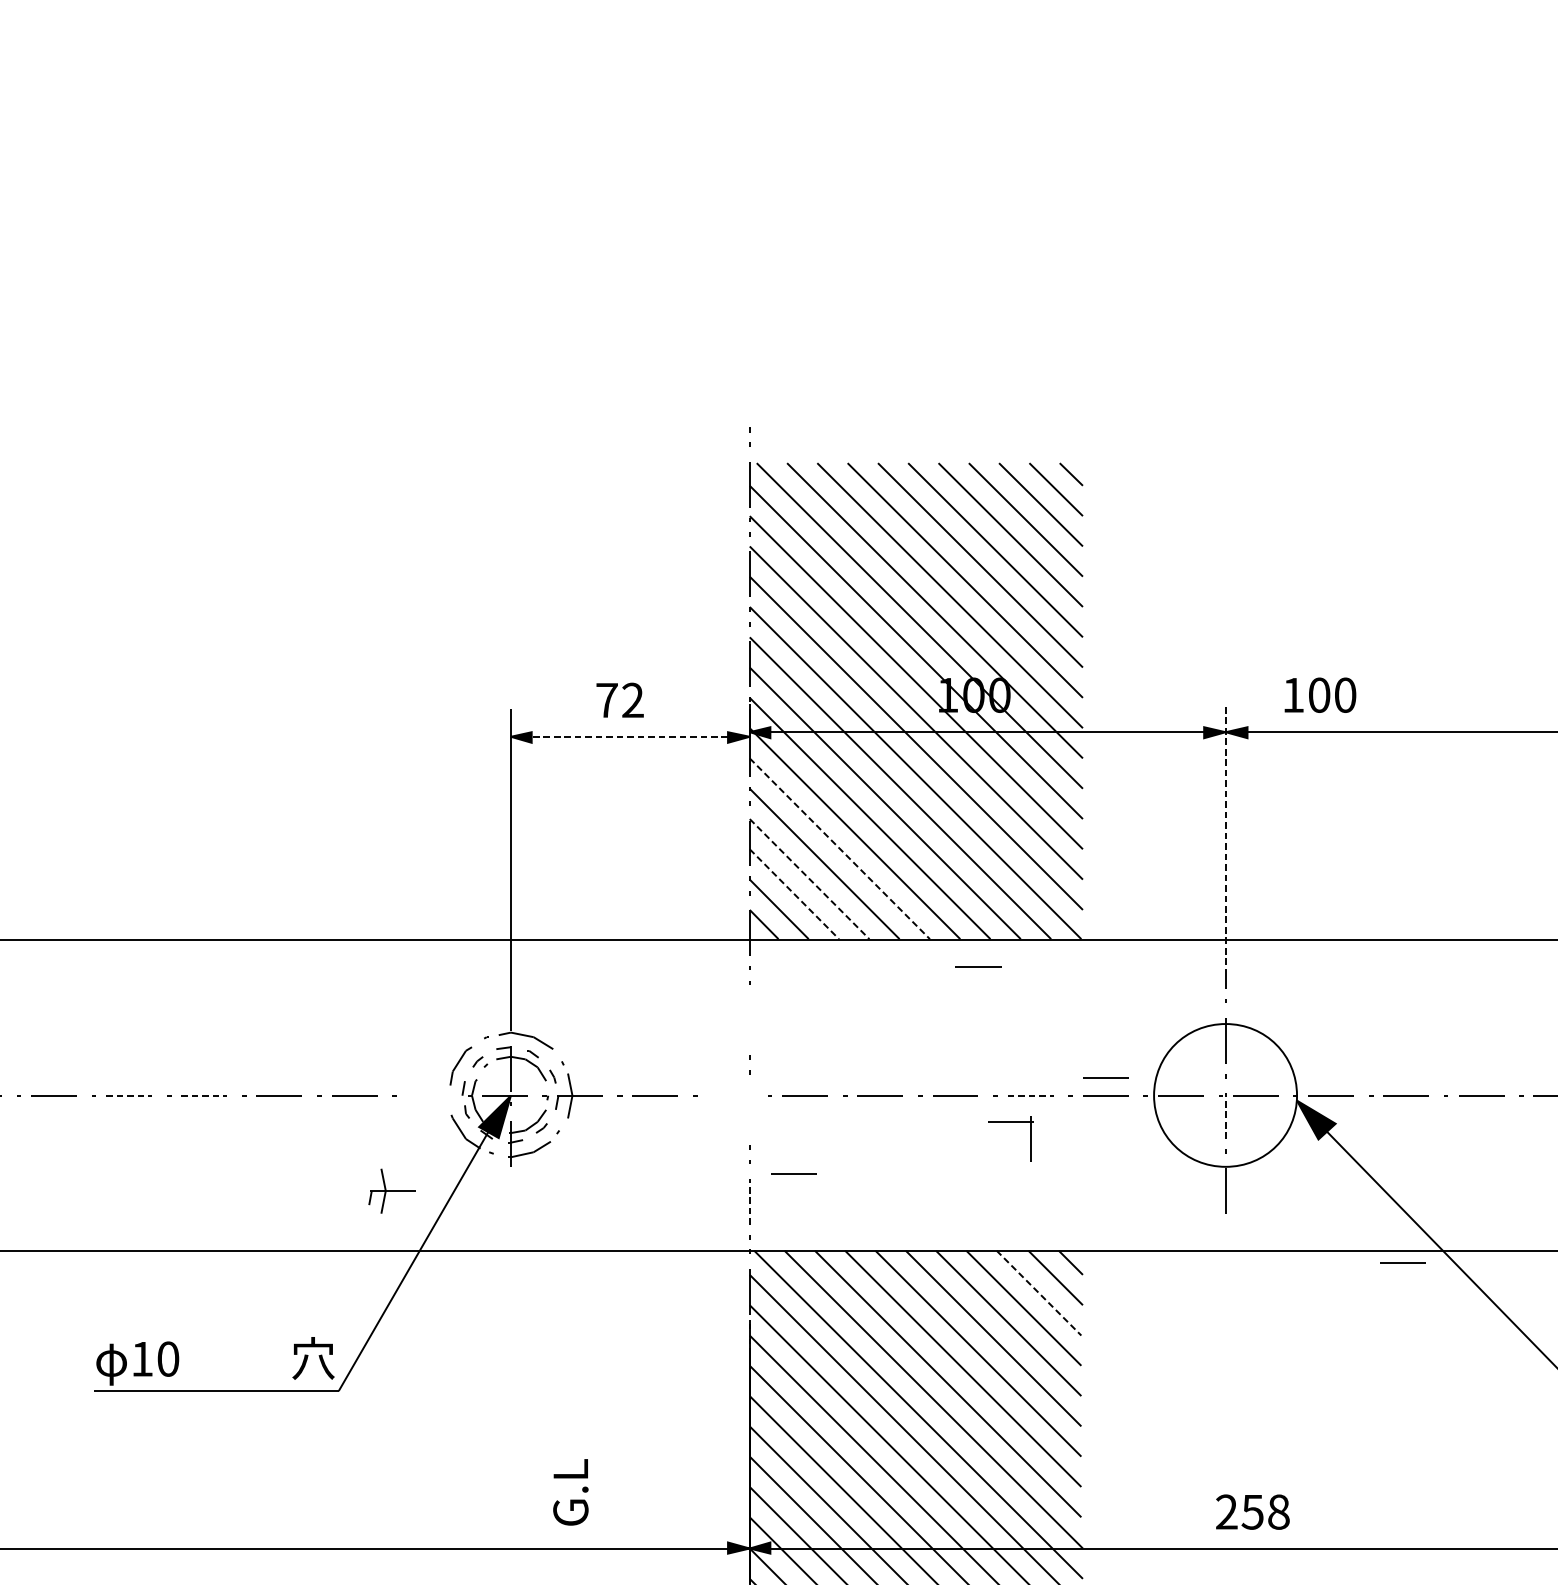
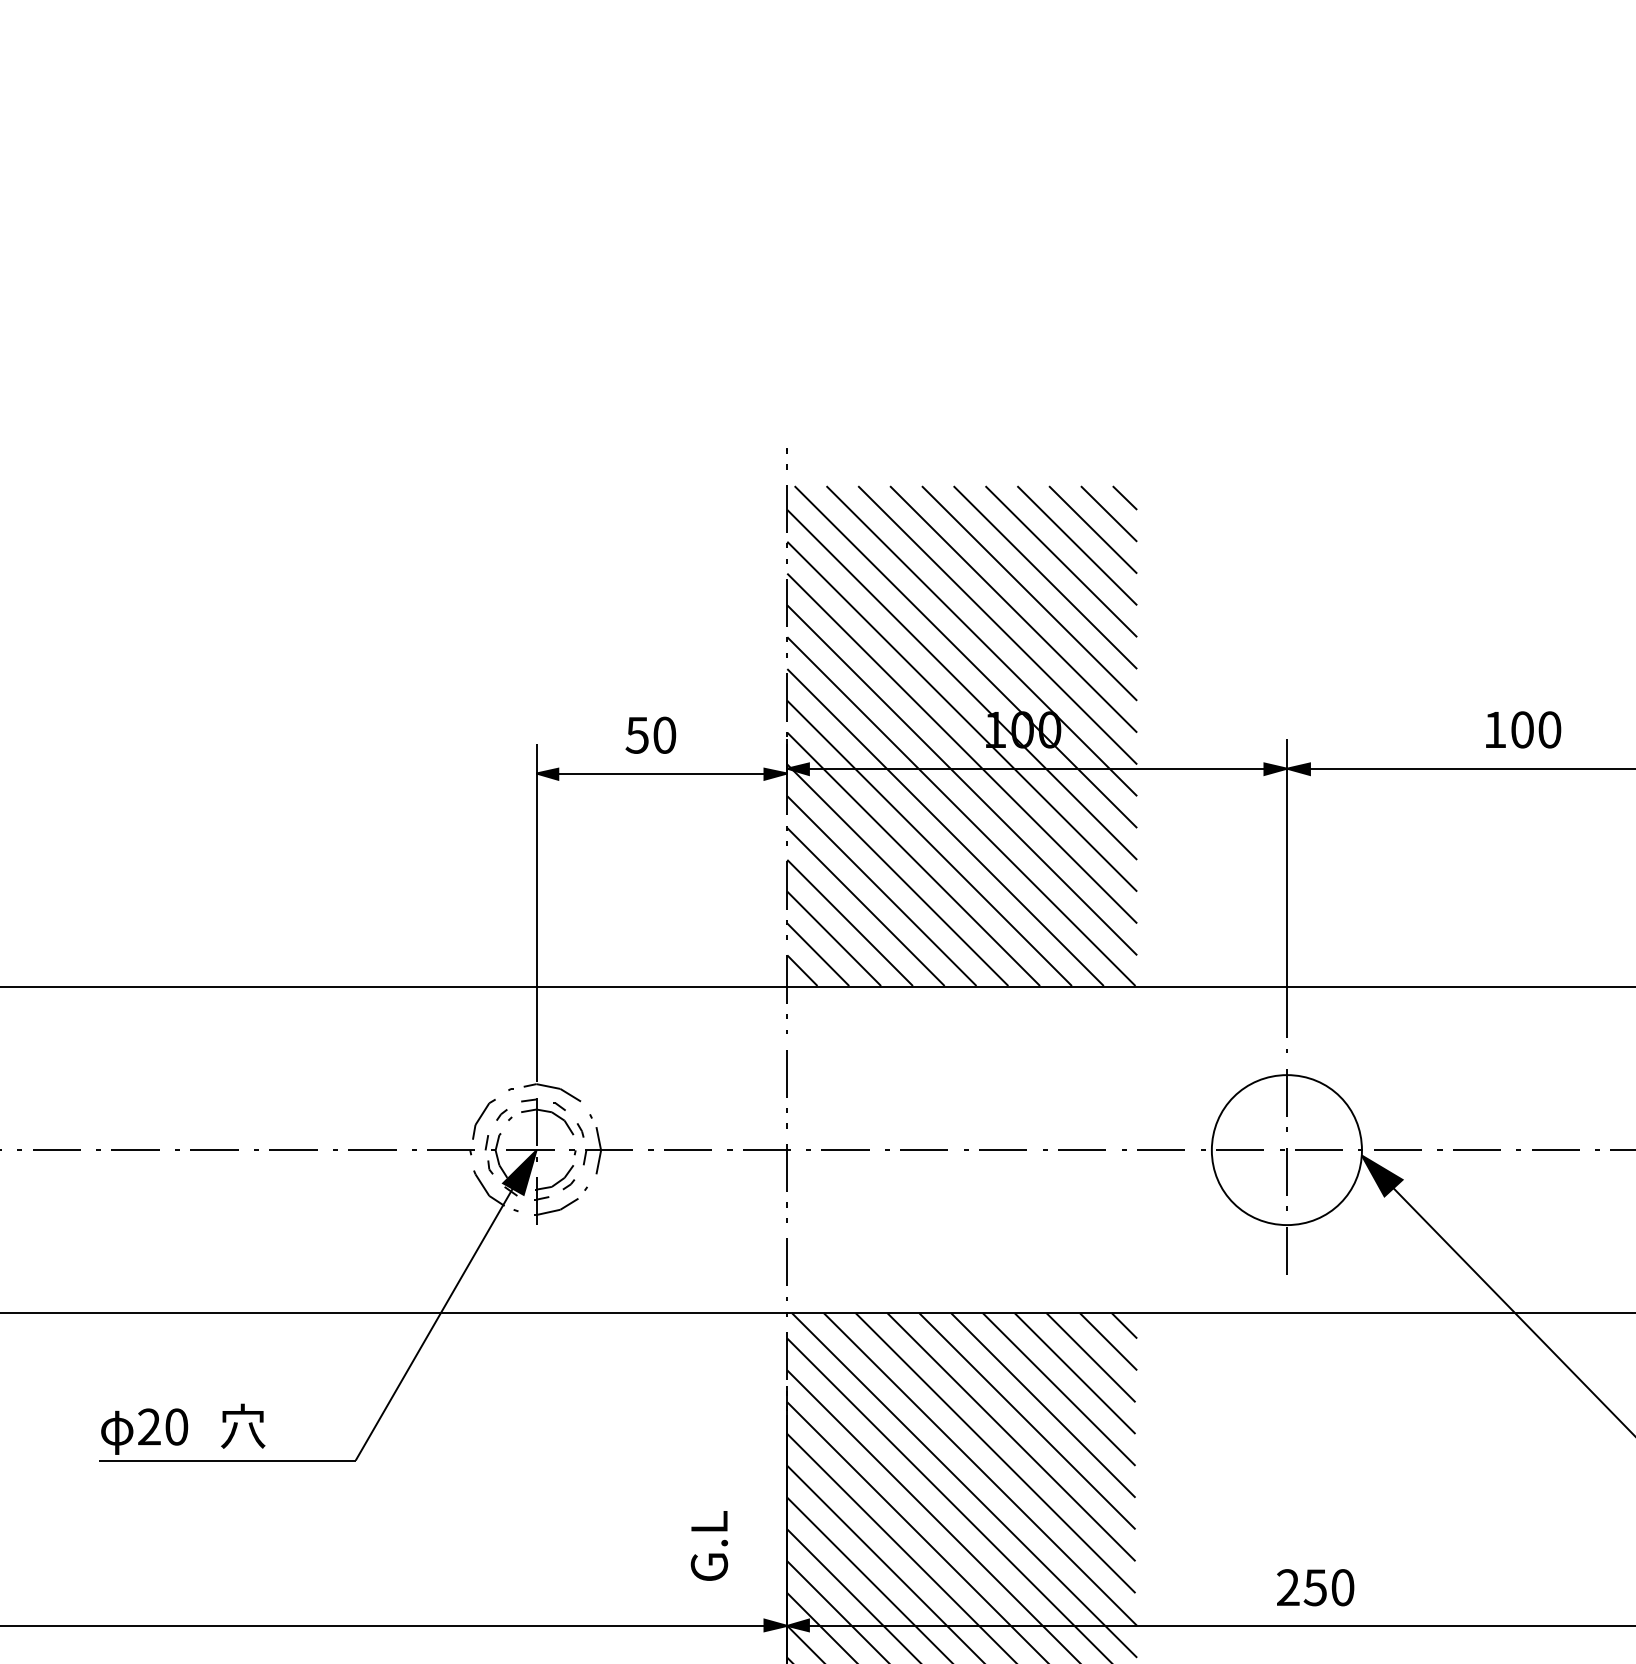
text: (1320, 694) -> (1523, 729), moved
text: (619, 699) -> (650, 734), 72 -> 50
line: (629, 736) -> (661, 773), dashed -> solid
line: (1226, 839) -> (1287, 881), dashed -> solid
line: (839, 849) -> (881, 891), dashed -> solid
line: (809, 878) -> (850, 922), dashed -> solid
line: (794, 893) -> (834, 938), dashed -> solid
line: (978, 966) -> (1027, 1014), removed
line: (749, 1022) -> (786, 1073), added
line: (1105, 1076) -> (1160, 1130), removed
line: (130, 1095) -> (136, 1150), dashed -> solid
line: (204, 1095) -> (214, 1150), dashed -> solid
line: (1030, 1095) -> (1082, 1150), dashed -> solid
part: (429, 1097) -> (450, 1152), added
line: (1226, 1115) -> (1287, 1171), dashed -> solid
part: (1010, 1122) -> (766, 1150), moved
line: (792, 1172) -> (832, 1231), removed
part: (391, 1191) -> (411, 1250), removed
line: (749, 1201) -> (787, 1261), dashed -> solid
line: (1402, 1262) -> (1472, 1325), removed
line: (1039, 1292) -> (1091, 1357), dashed -> solid
text: (313, 1357) -> (243, 1425), moved
text: (142, 1358) -> (149, 1426), 10 -> 20
text: (570, 1491) -> (709, 1545), moved
text: (1278, 1511) -> (1342, 1587), 258 -> 250

